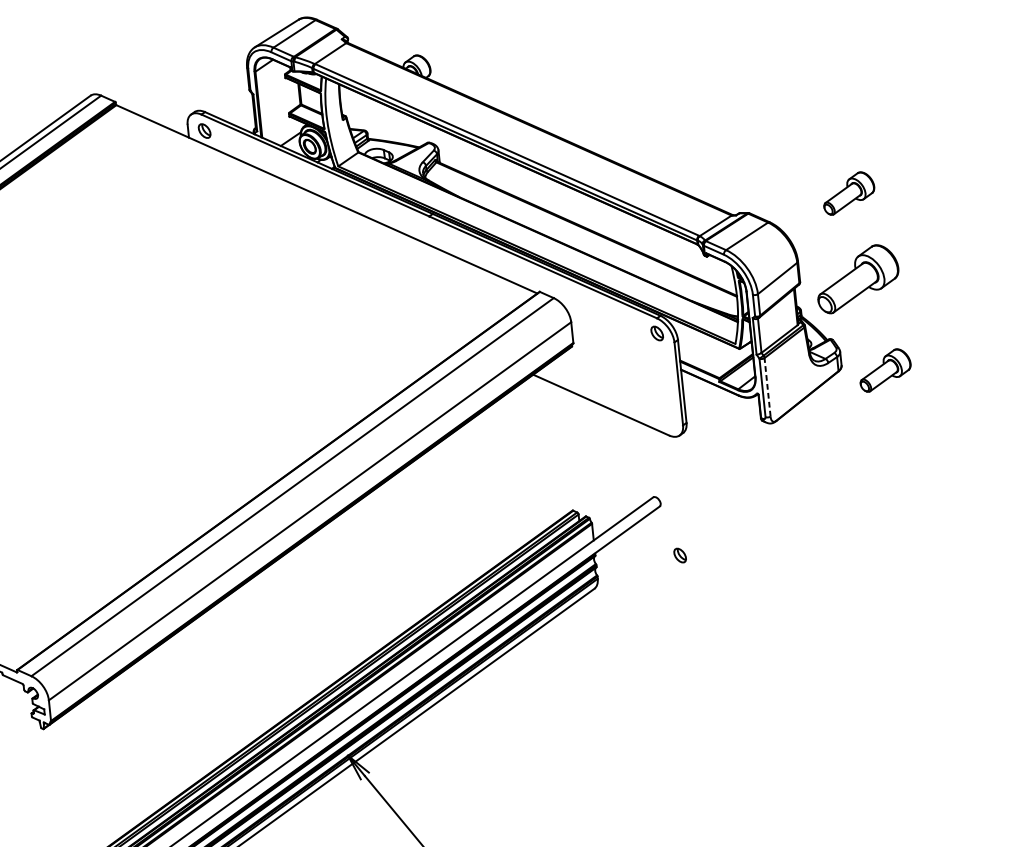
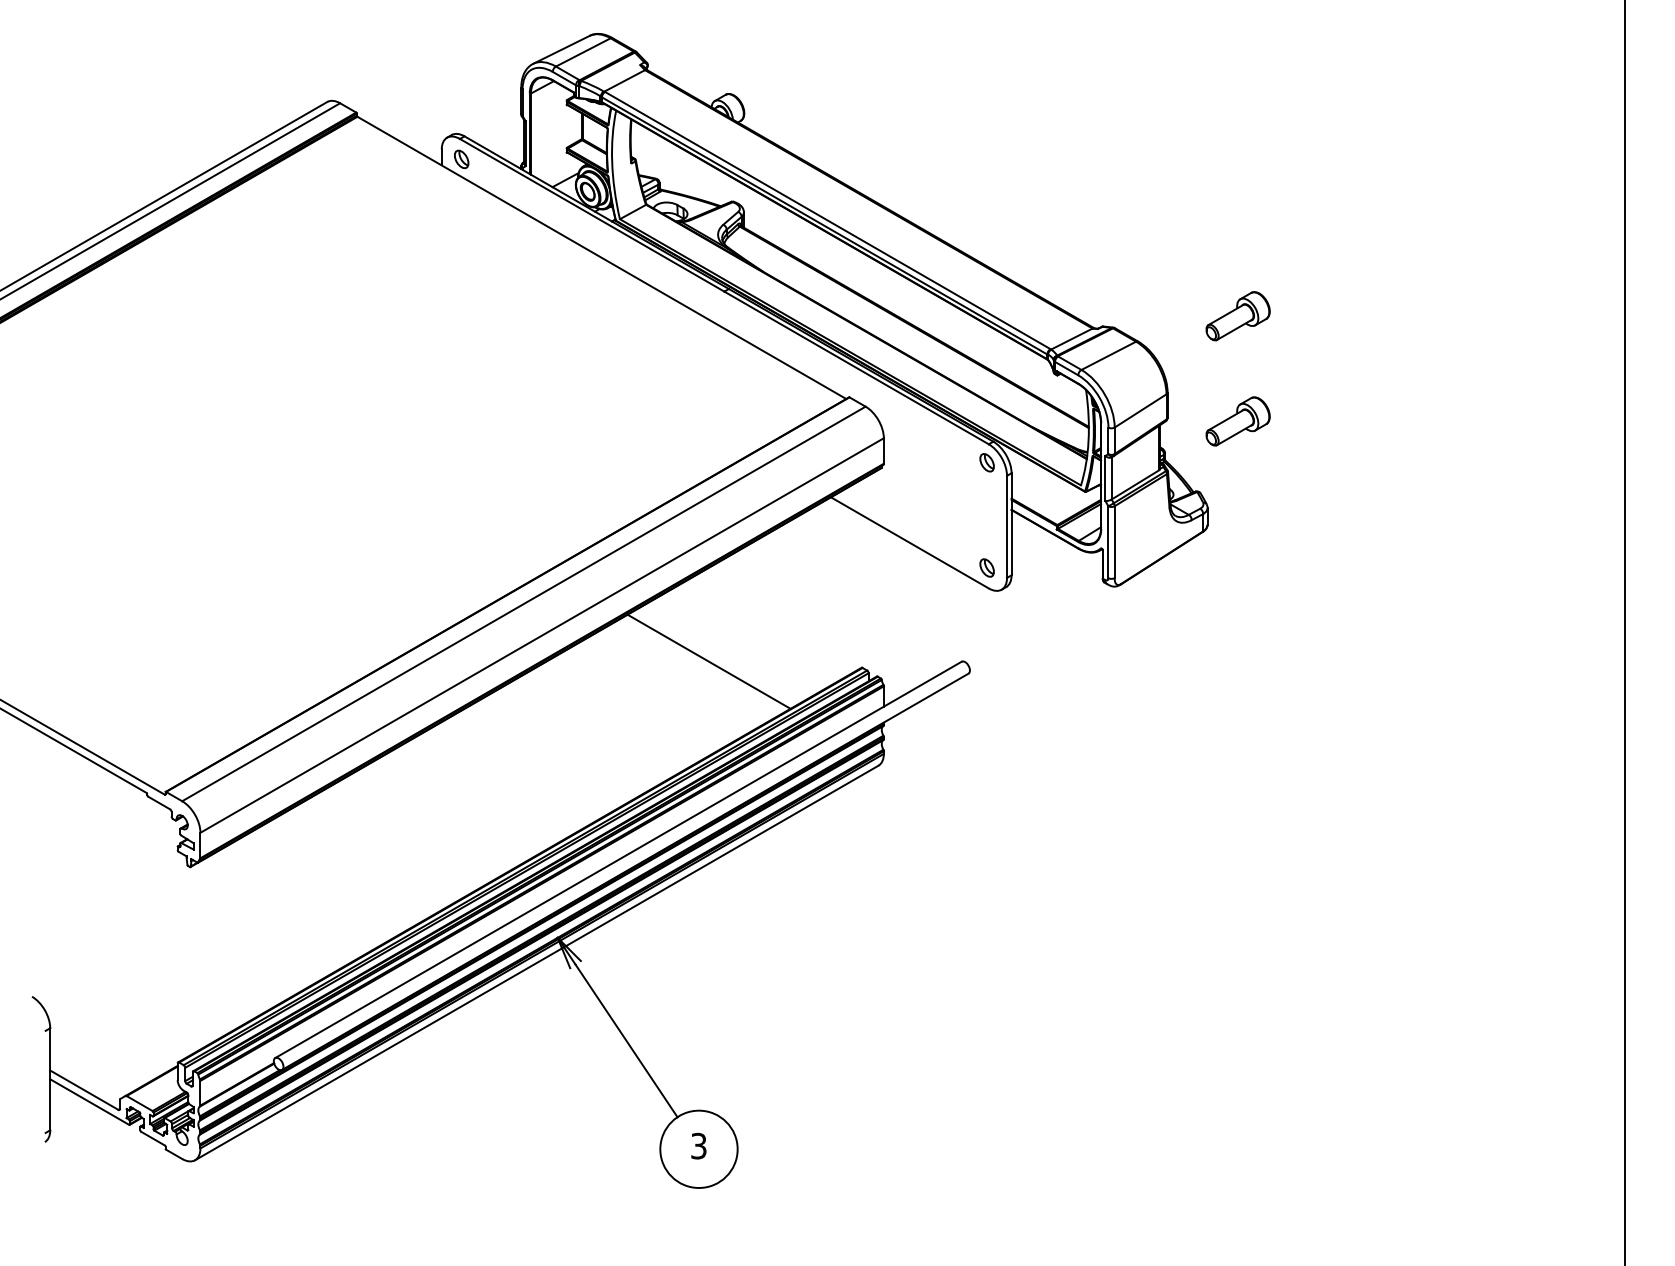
part: (857, 278) -> (1237, 421), size x0.62
part: (884, 370) -> (1259, 536), removed
line: (767, 387) -> (1114, 542), dashed -> solid
line: (447, 518) -> (708, 661), added
part: (679, 555) -> (986, 567), moved

